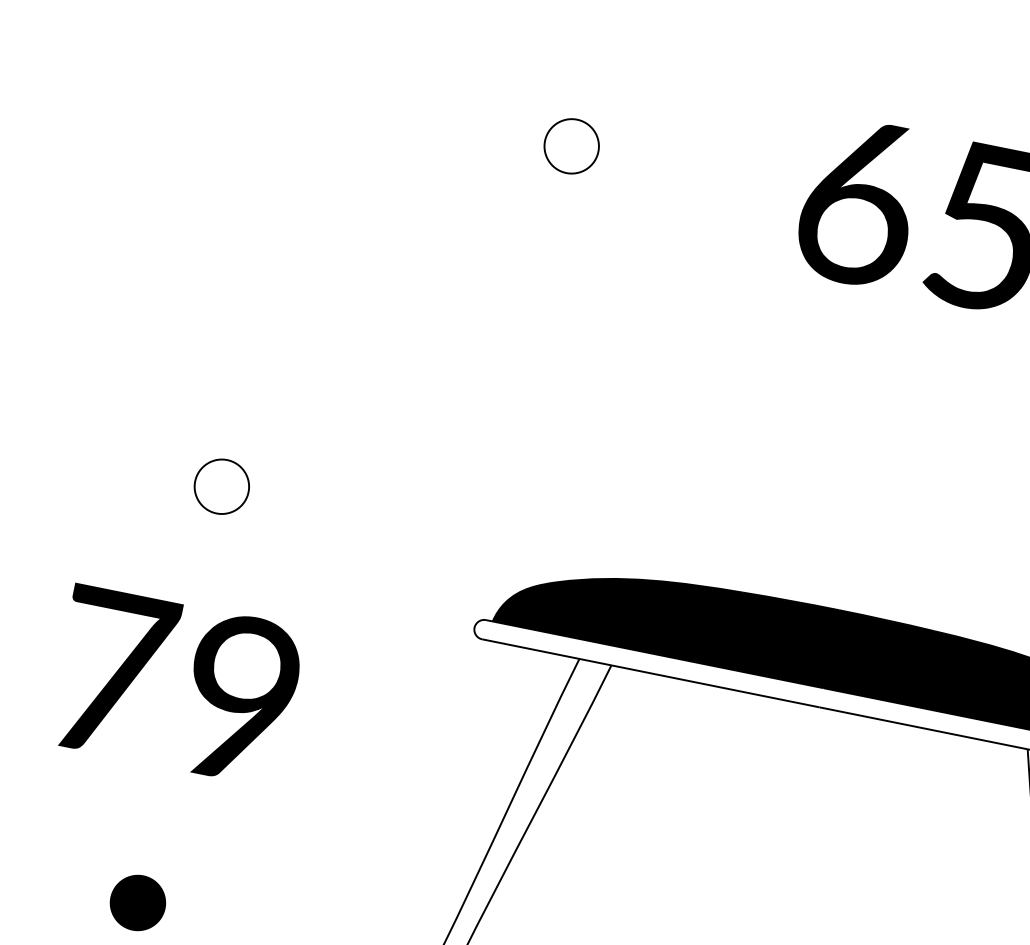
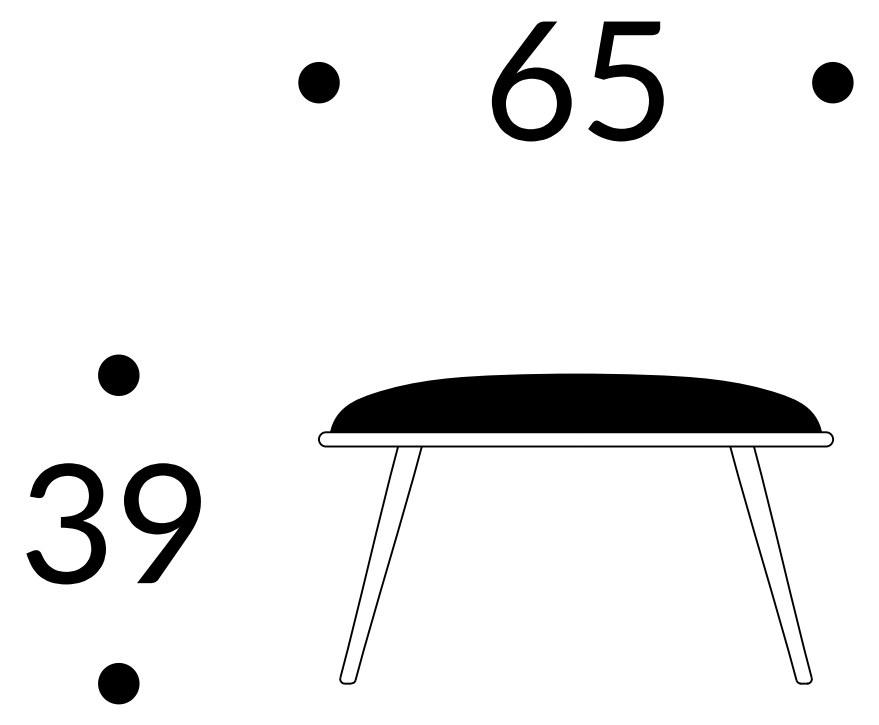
fill: (571, 145) -> (318, 82), added
fill: (221, 486) -> (118, 375), added
text: (112, 672) -> (67, 523), 79 -> 39

